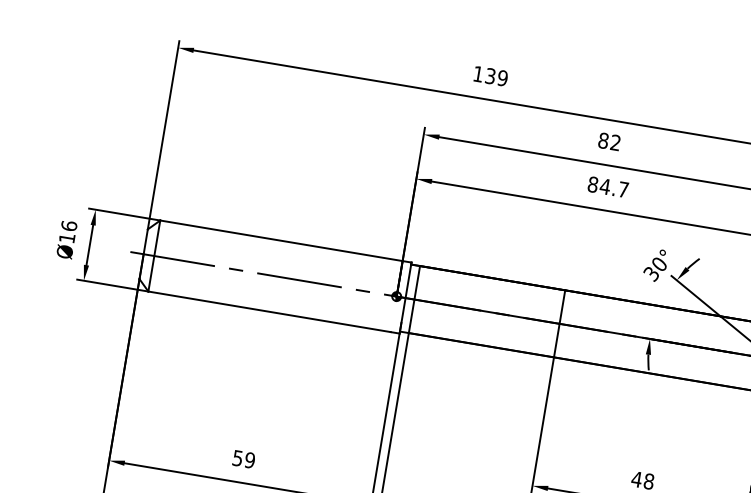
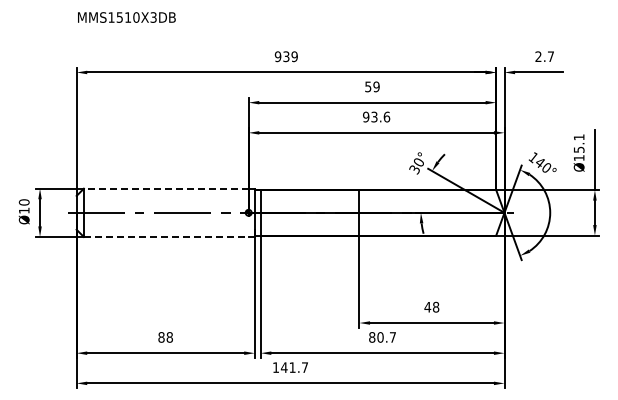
text: (477, 73) -> (277, 56), 139 -> 939
text: (609, 141) -> (372, 86), 82 -> 59
text: (608, 186) -> (376, 116), 84.7 -> 93.6
text: (68, 225) -> (23, 202), Ø16 -> Ø10
line: (280, 240) -> (165, 188), solid -> dashed
line: (269, 311) -> (166, 236), solid -> dashed
text: (243, 459) -> (165, 337), 59 -> 88

